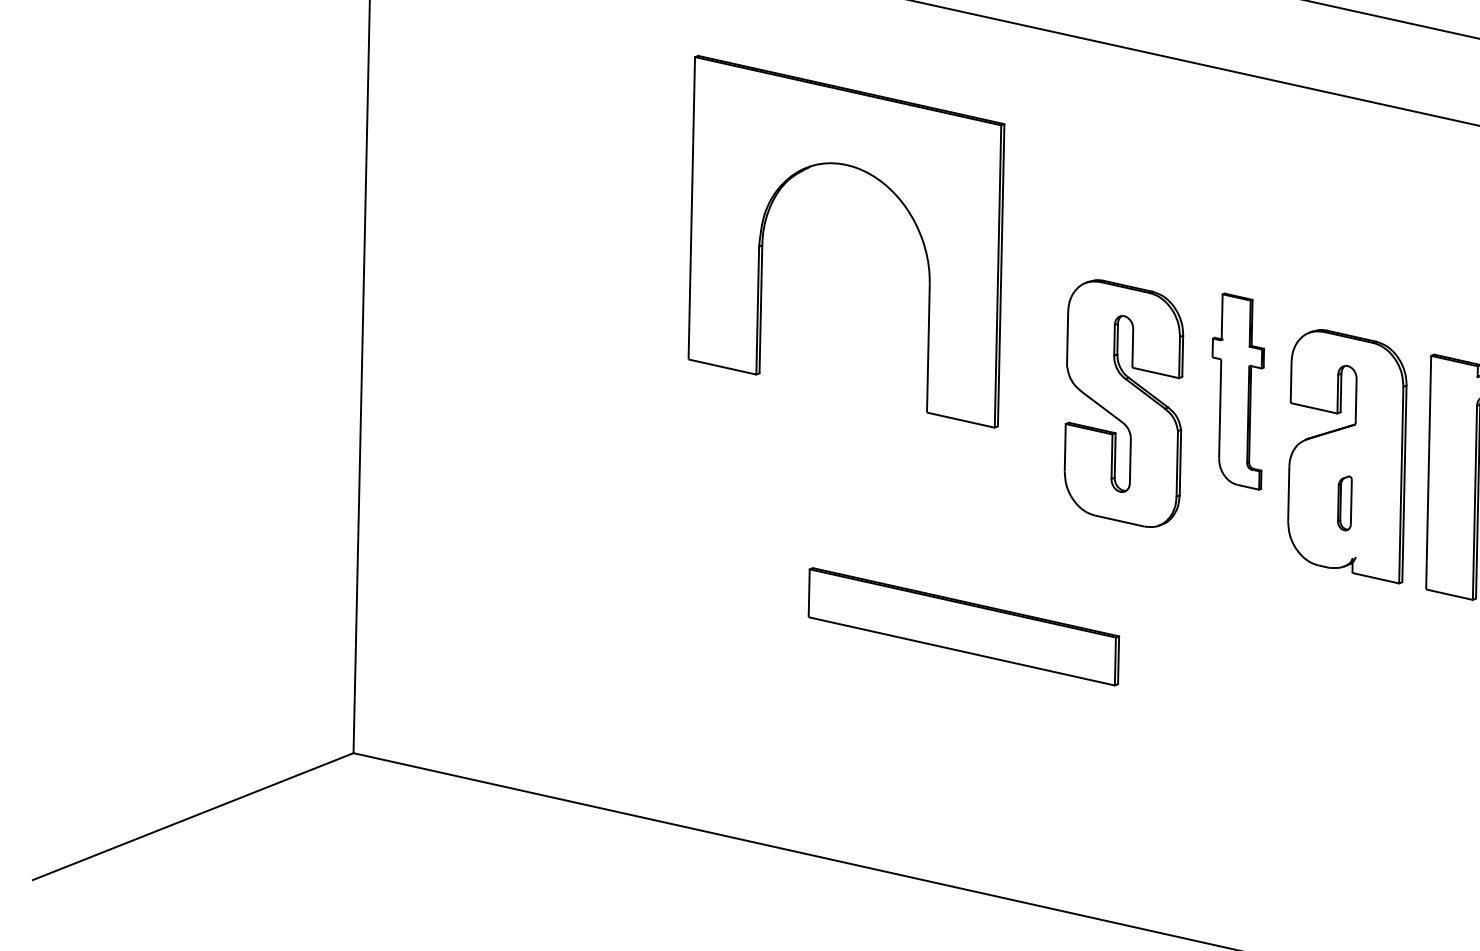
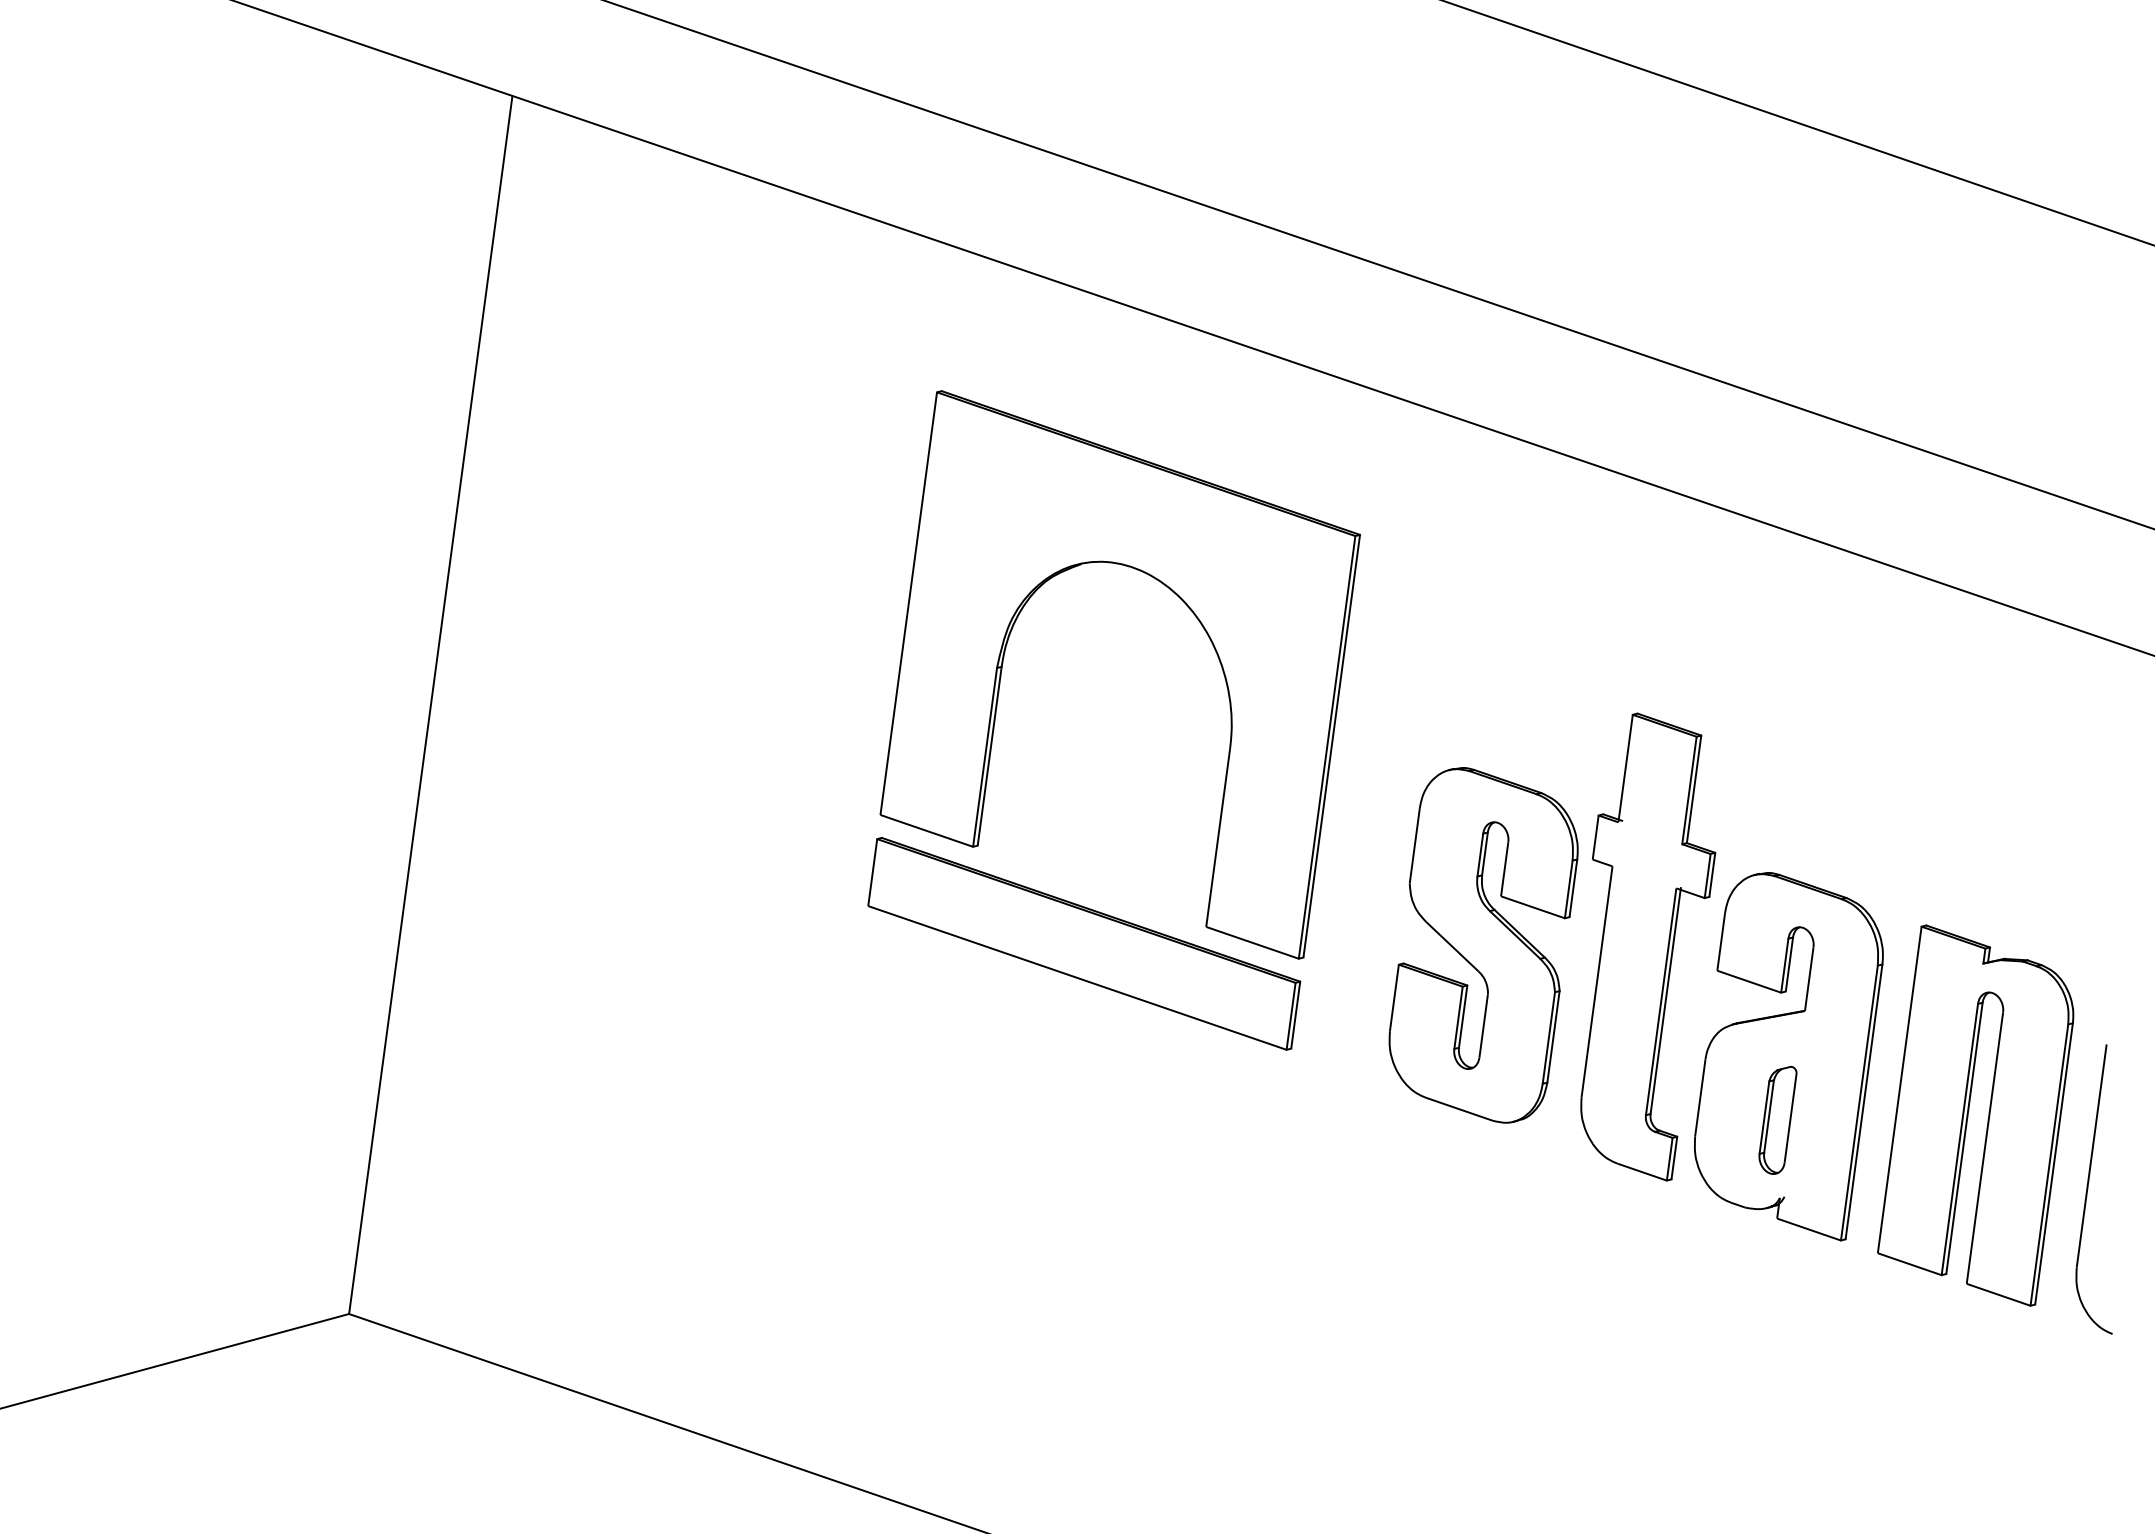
part: (1240, 391) -> (1648, 946), size x1.67
part: (1344, 503) -> (1777, 1119), size x1.43
part: (964, 626) -> (1084, 943), moved

